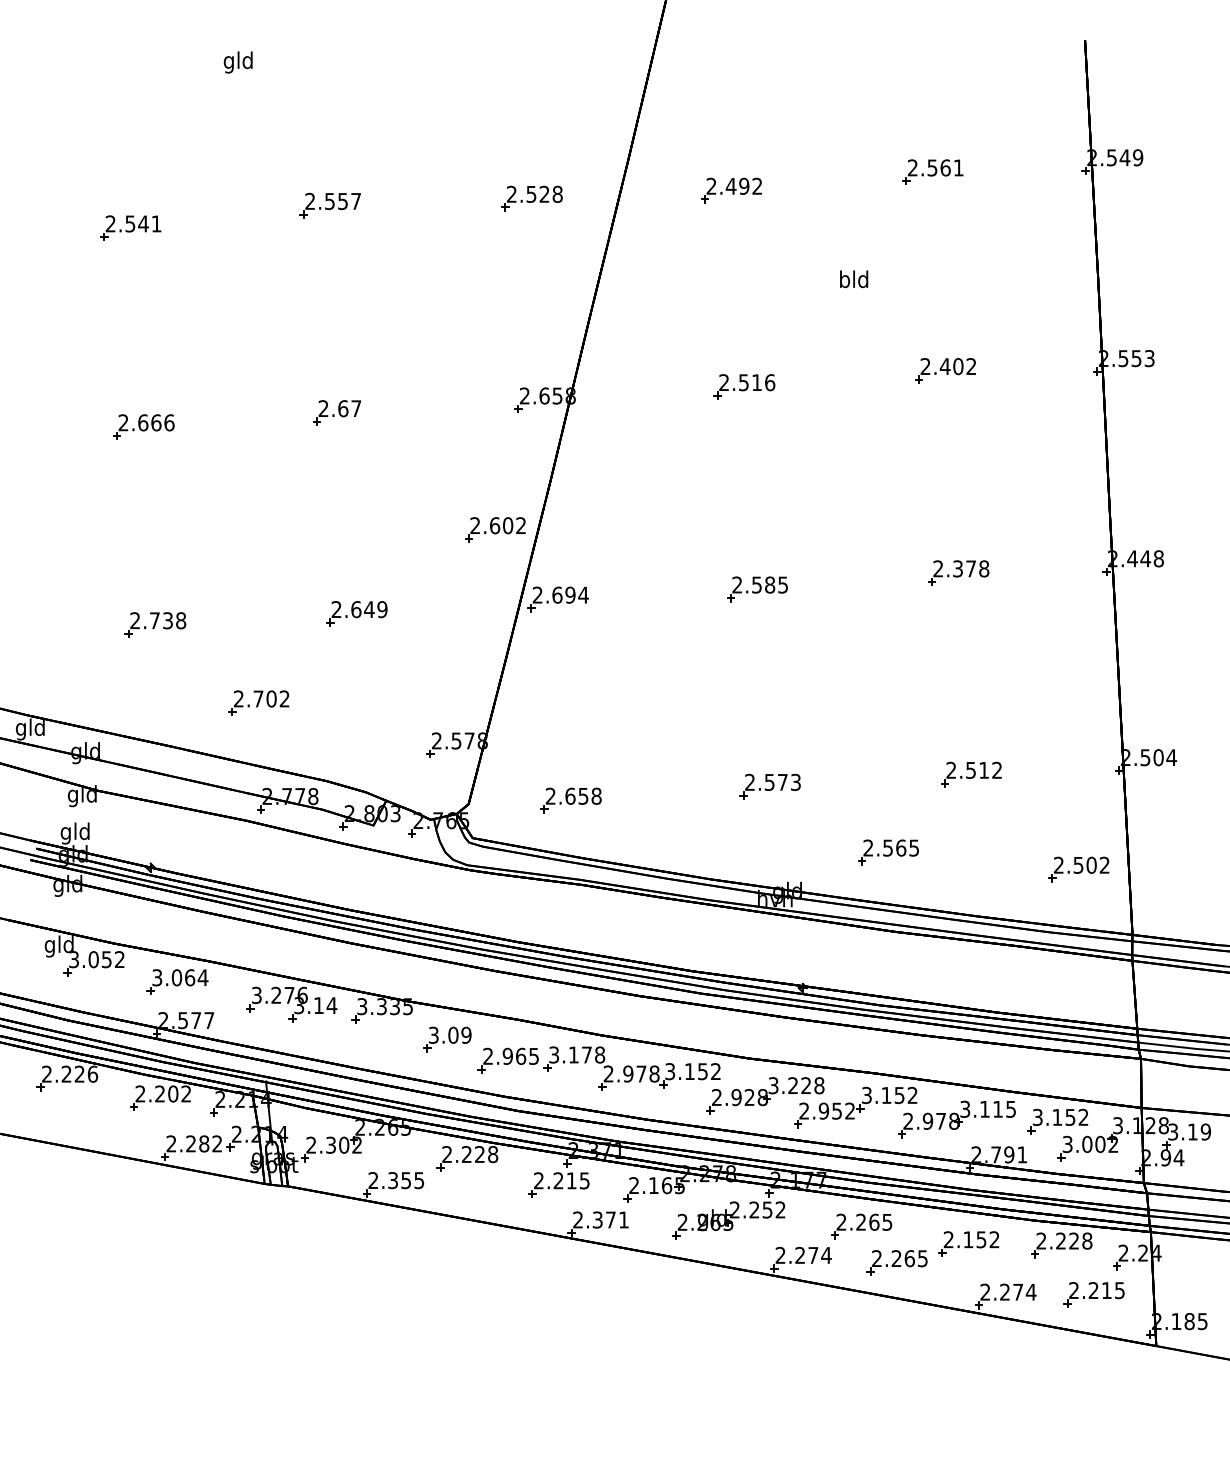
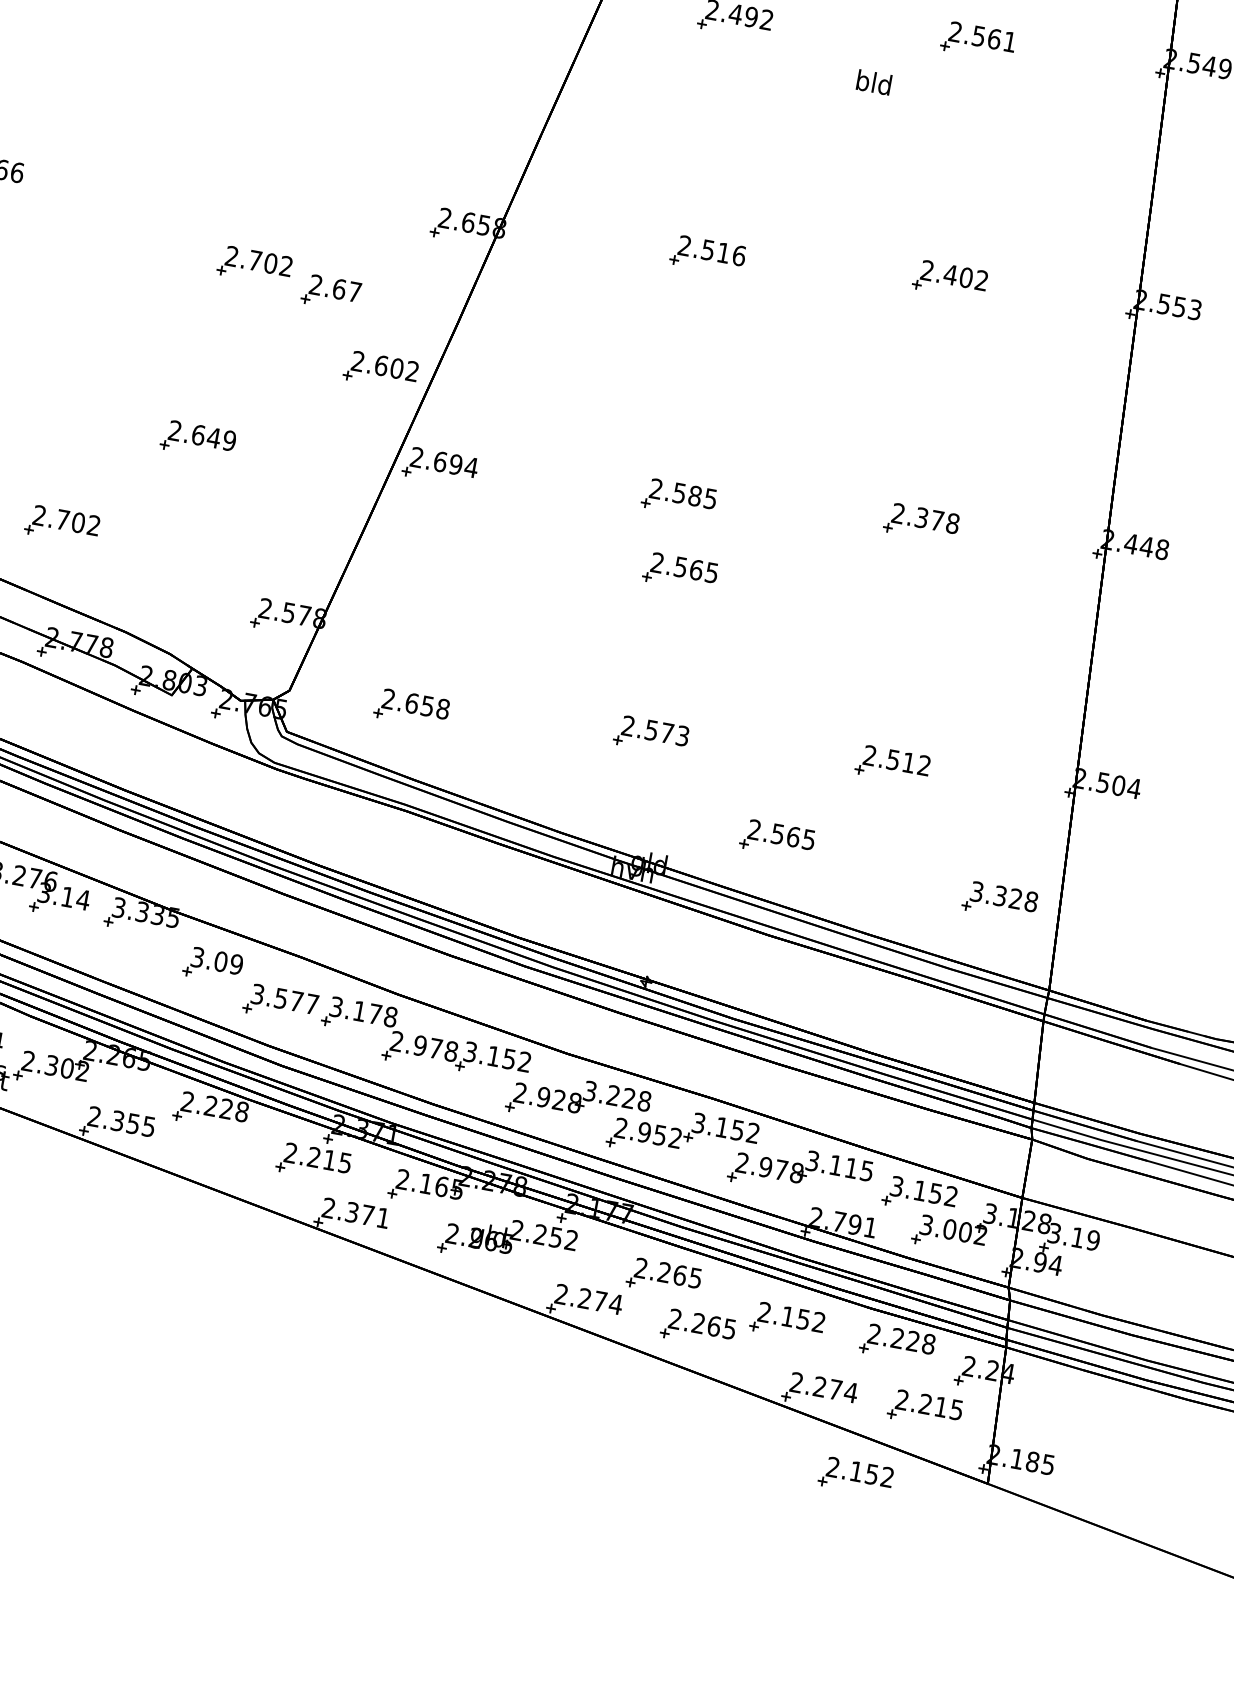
text: (854, 279) -> (874, 82), moved
part: (337, 412) -> (331, 292), moved
part: (376, 462) -> (254, 264), added
part: (769, 649) -> (680, 572), added
text: (1081, 864) -> (1003, 895), 2.502 -> 3.328
text: (510, 1055) -> (284, 998), 2.965 -> 3.577
part: (1047, 1359) -> (855, 1476), added

